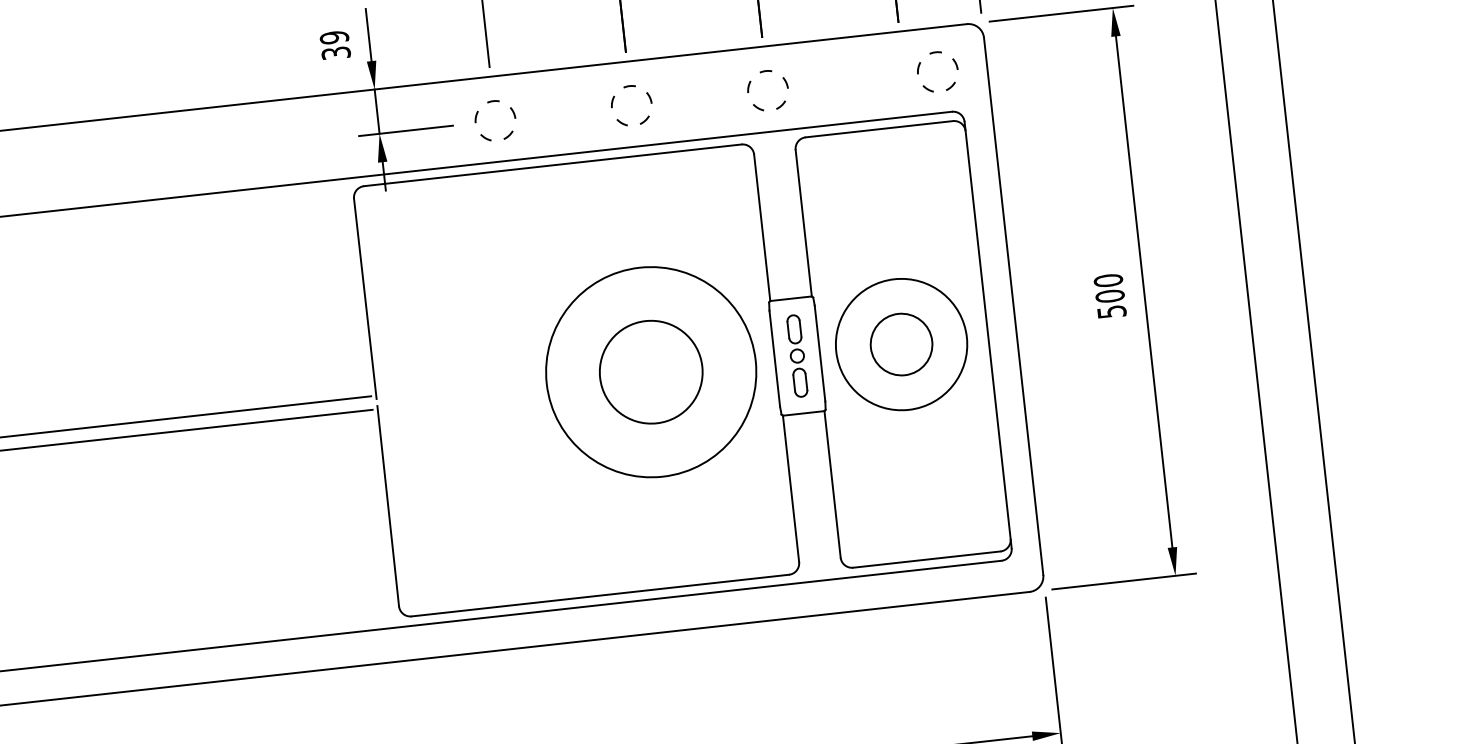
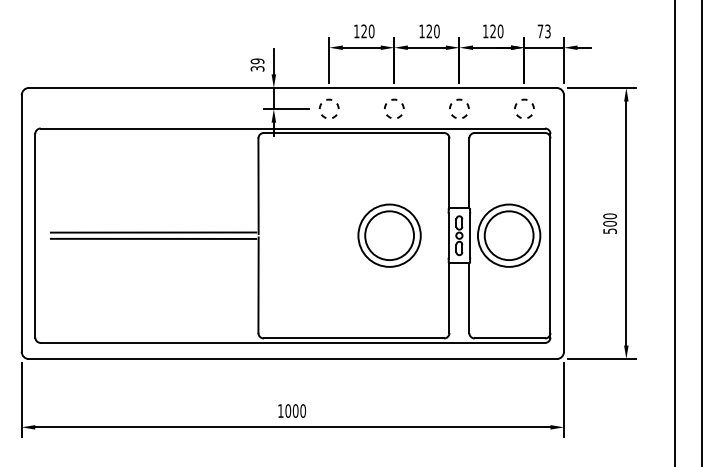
part: (935, 54) -> (524, 100), moved
circle: (900, 344) -> (508, 235), size x1.67
circle: (650, 371) -> (389, 235), size x0.62

